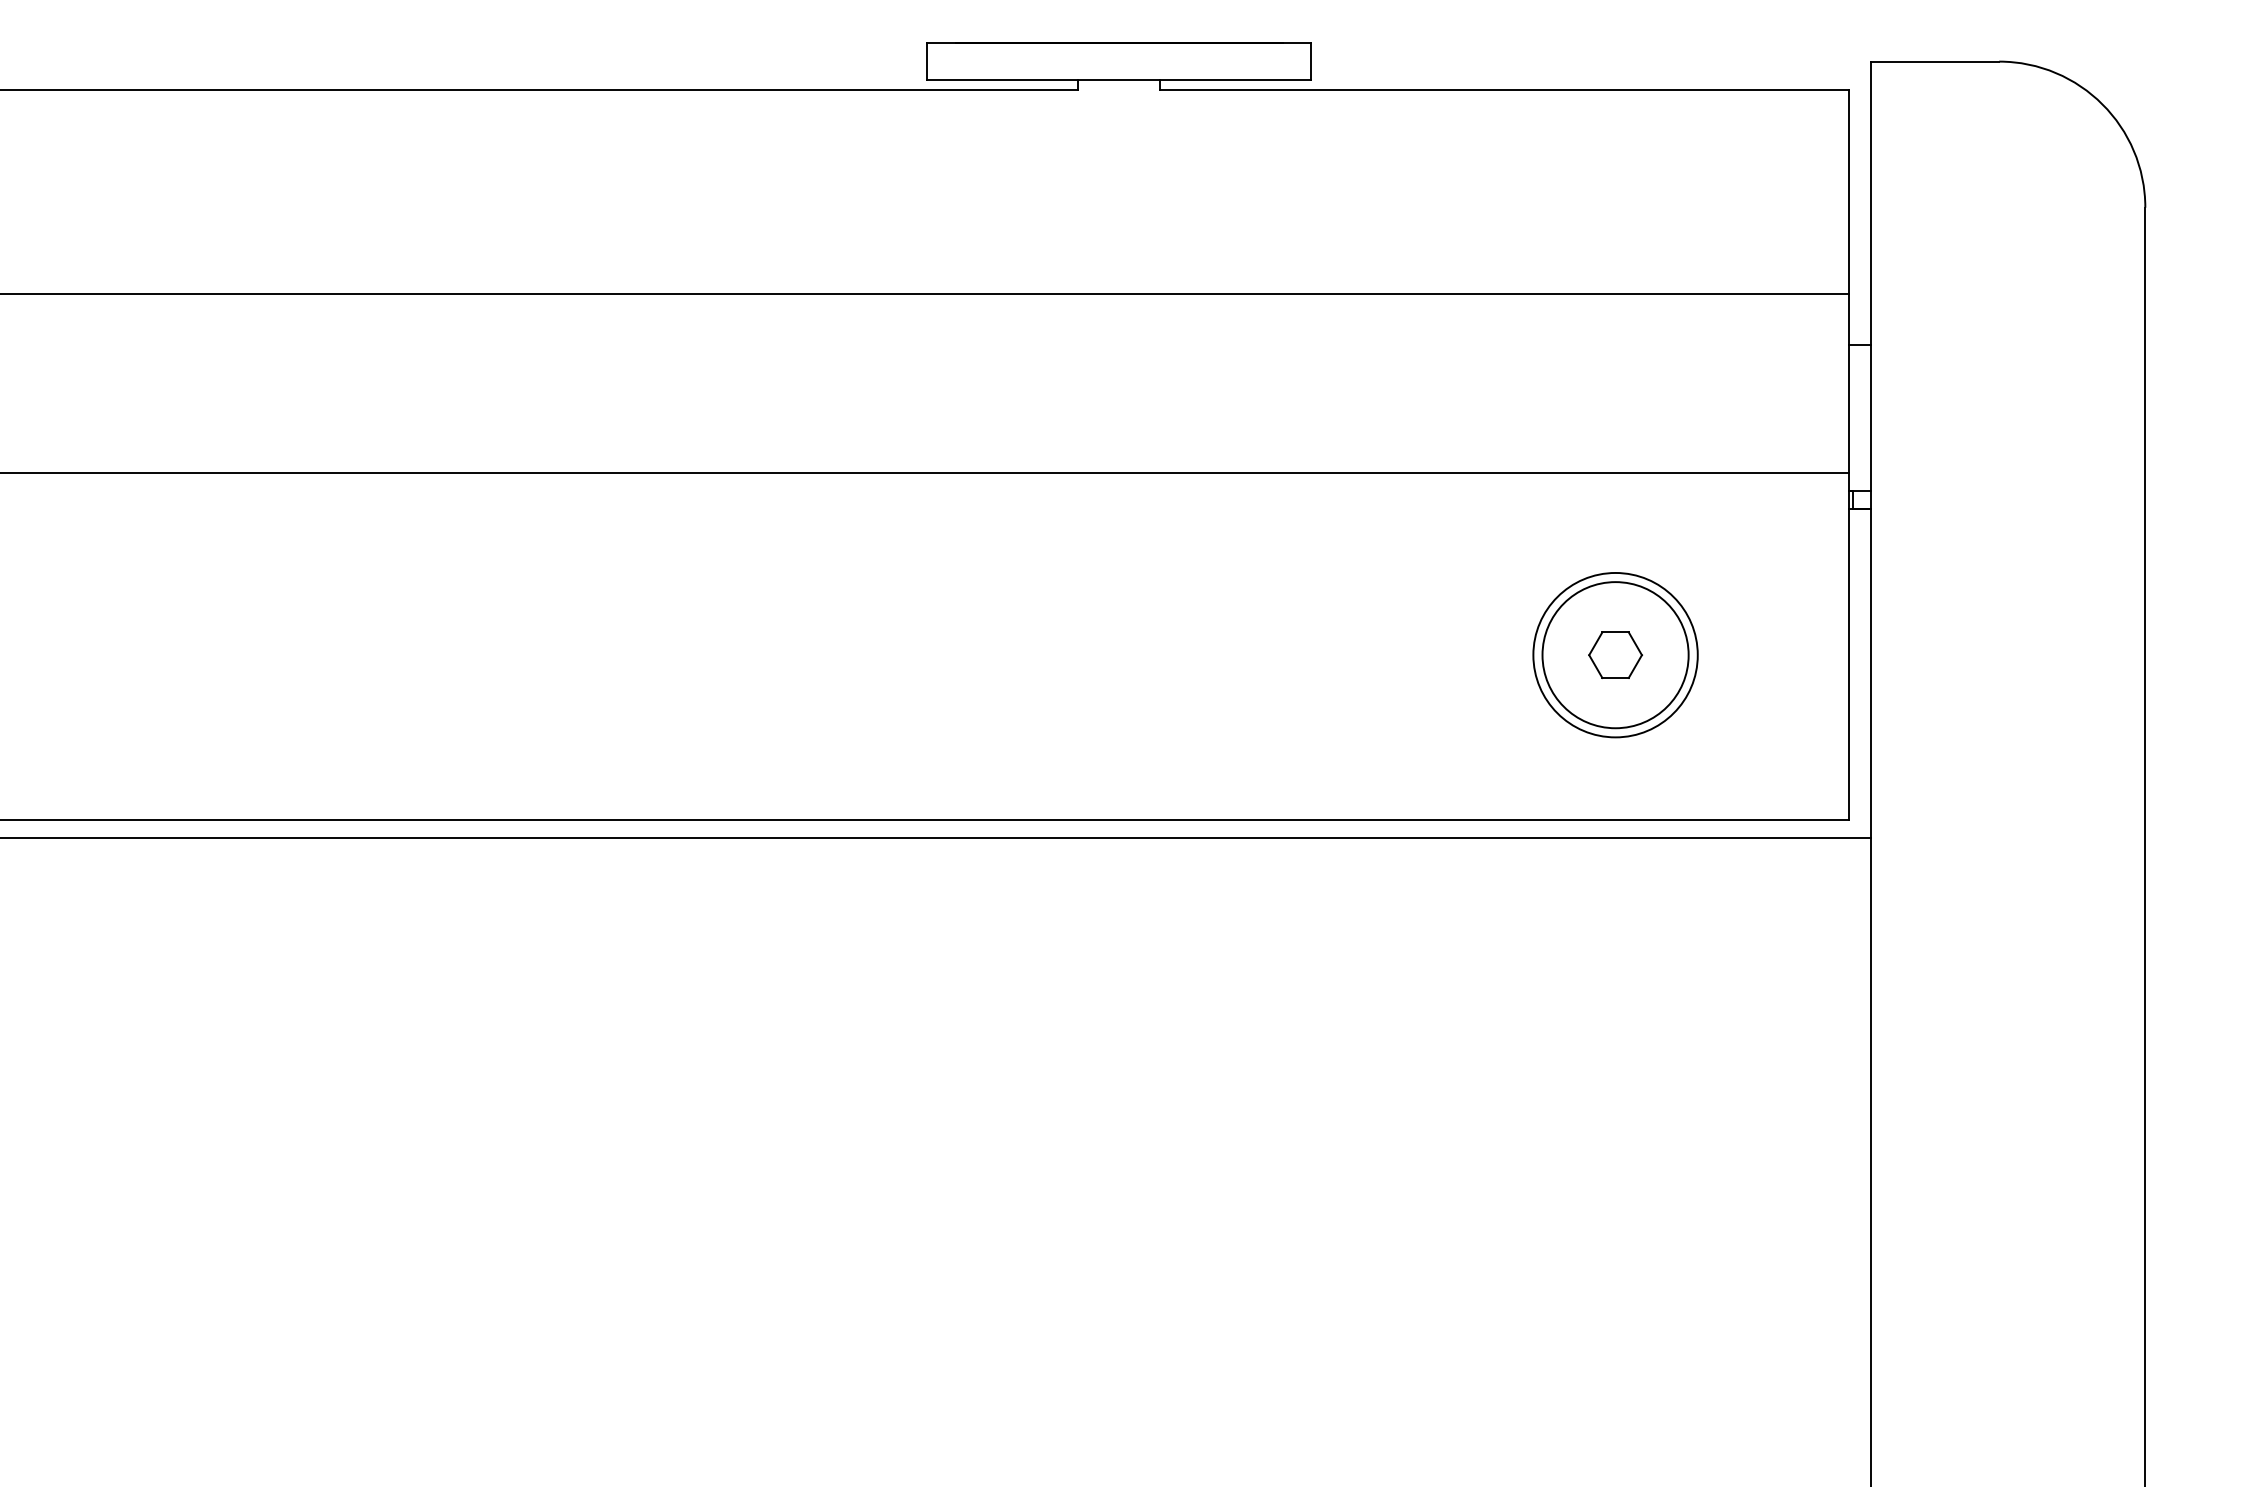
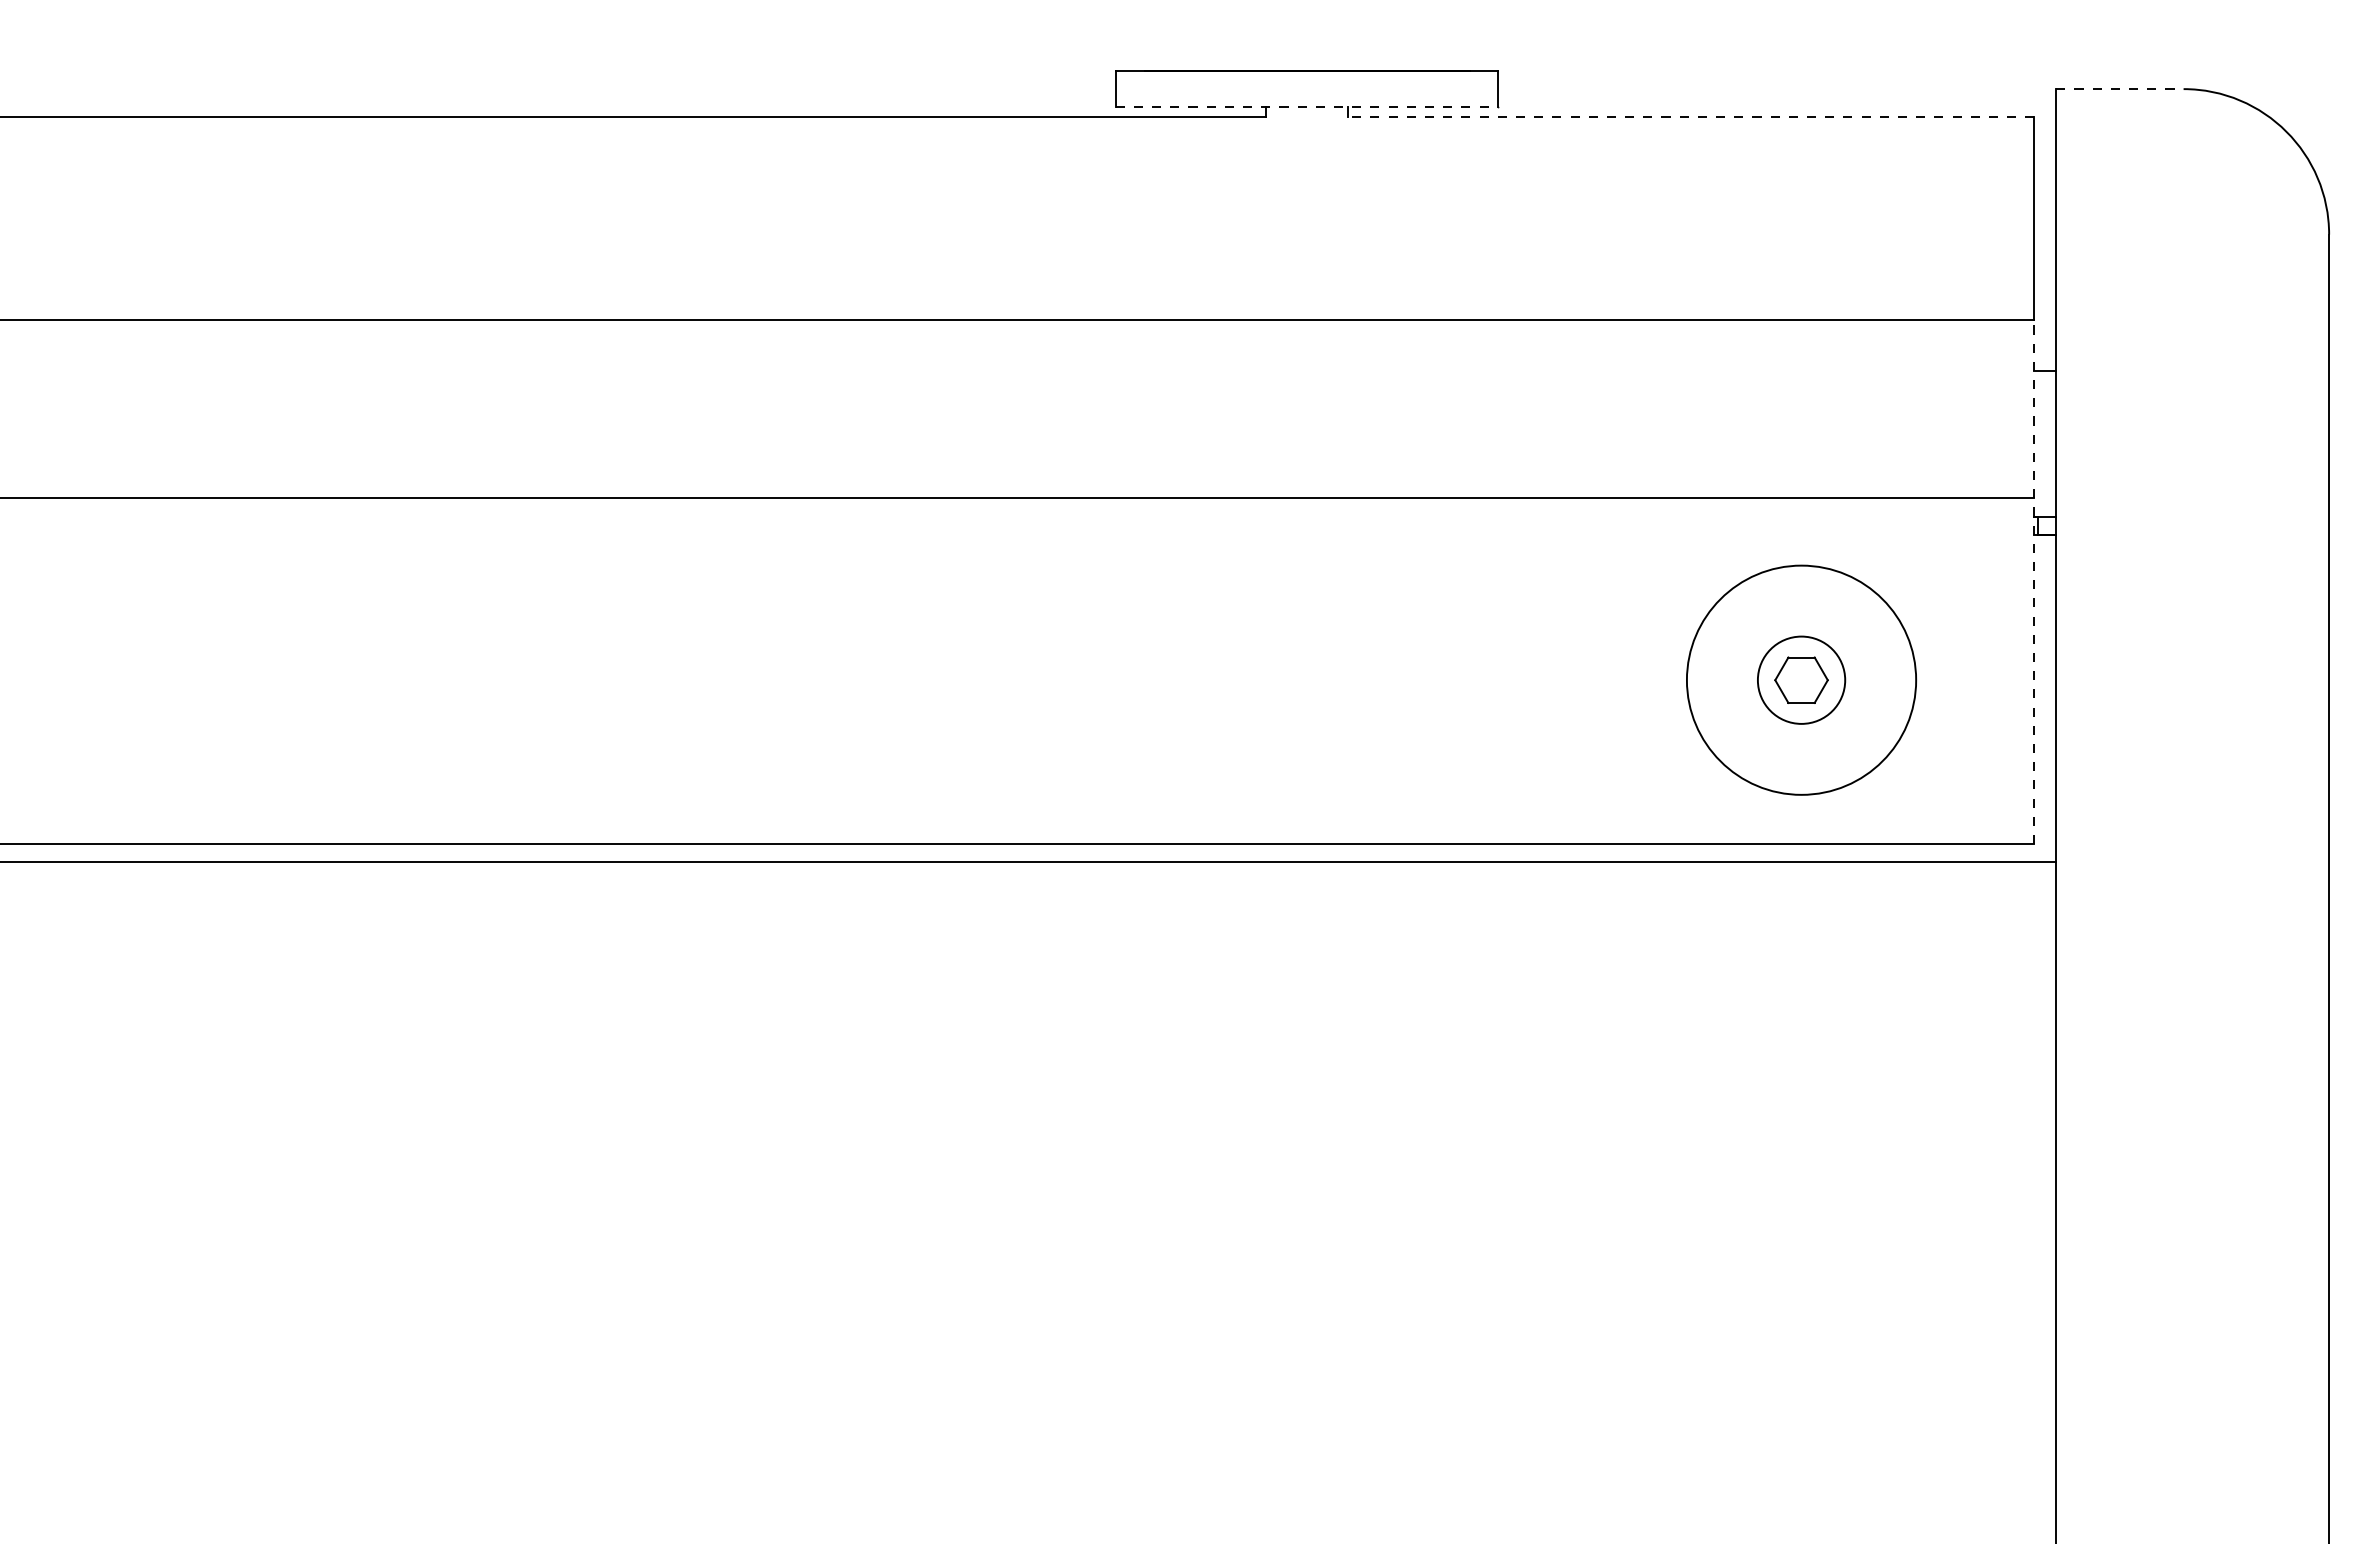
line: (1934, 62) -> (2119, 89), solid -> dashed
line: (1119, 80) -> (1307, 107), solid -> dashed
line: (1504, 90) -> (1690, 117), solid -> dashed
line: (1849, 557) -> (2034, 582), solid -> dashed
circle: (1615, 655) -> (1801, 680), size x0.6
circle: (1615, 655) -> (1801, 680), size x1.4

